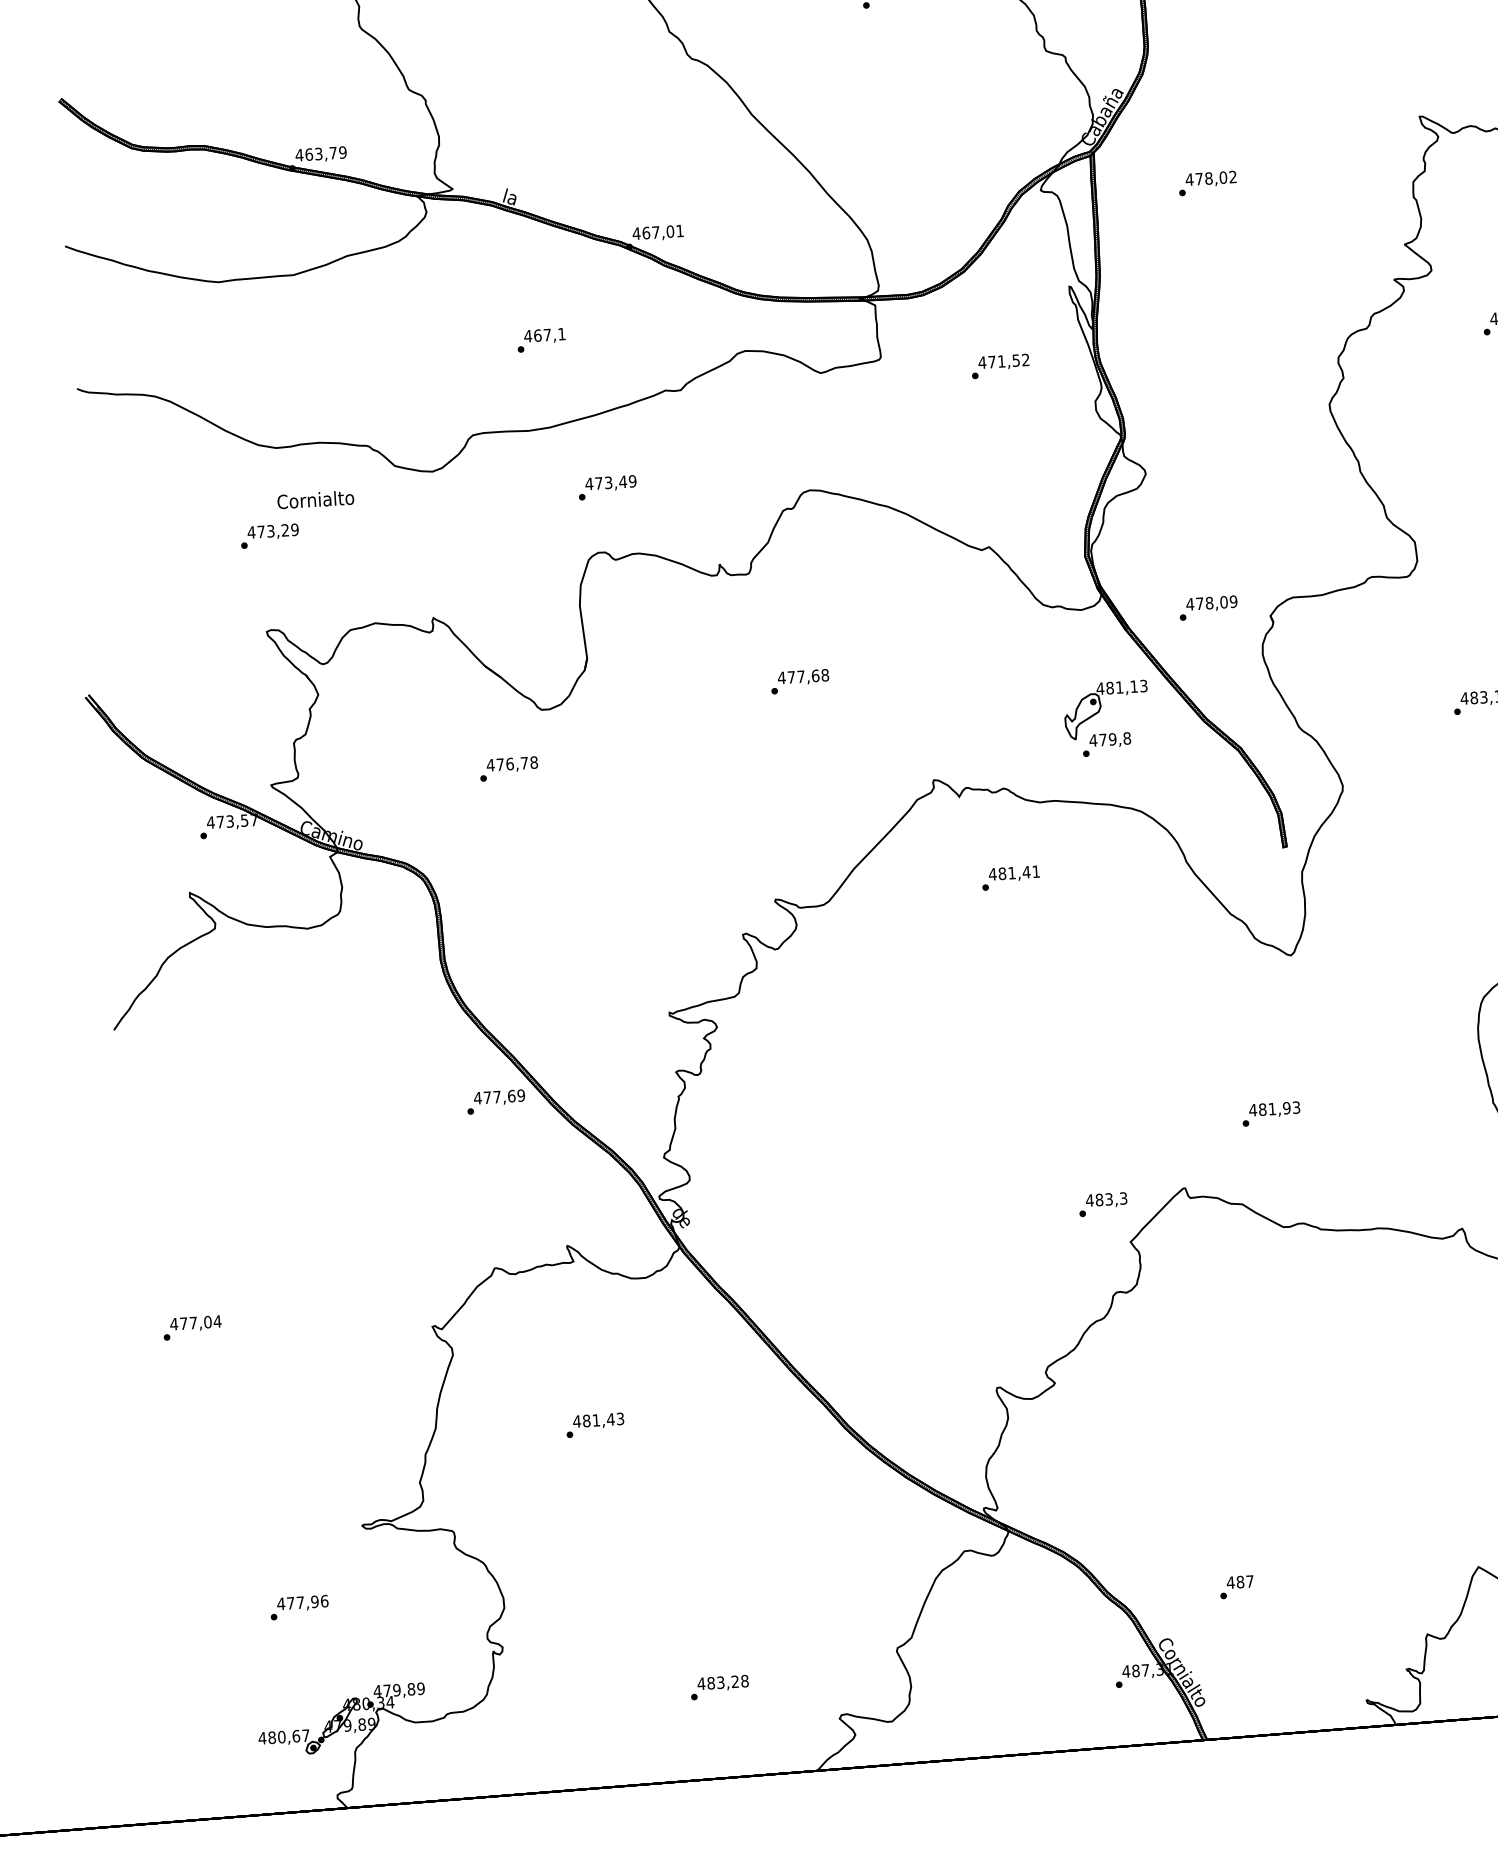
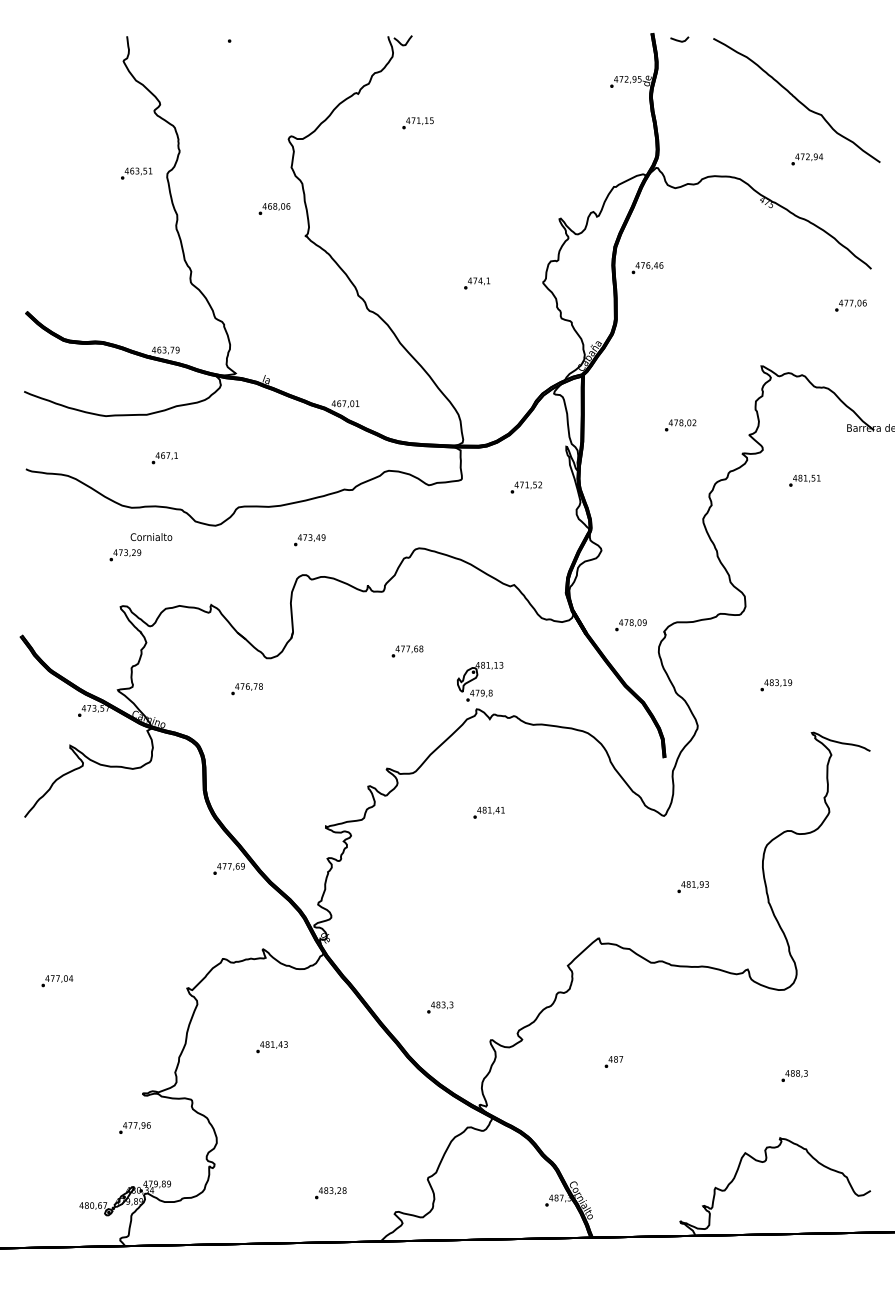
text: (1207, 183) -> (680, 425), moved
text: (540, 340) -> (164, 458), moved
part: (1105, 718) -> (479, 681), moved
text: (1009, 877) -> (488, 812), moved
text: (1270, 1114) -> (692, 887), moved
text: (1103, 1204) -> (440, 1007), moved
text: (1236, 1586) -> (613, 1061), moved
text: (298, 1606) -> (134, 1127), moved

